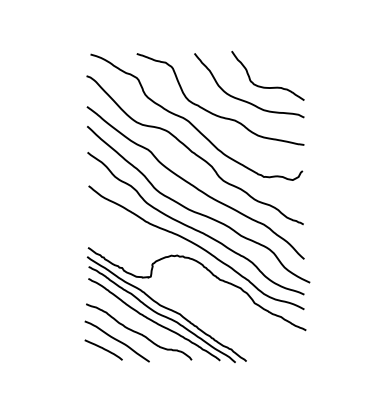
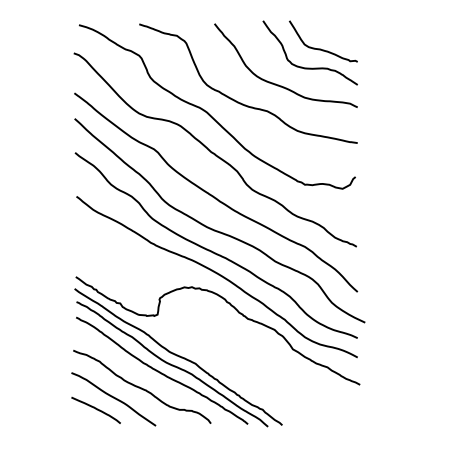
curve: (277, 72) -> (322, 48), added

